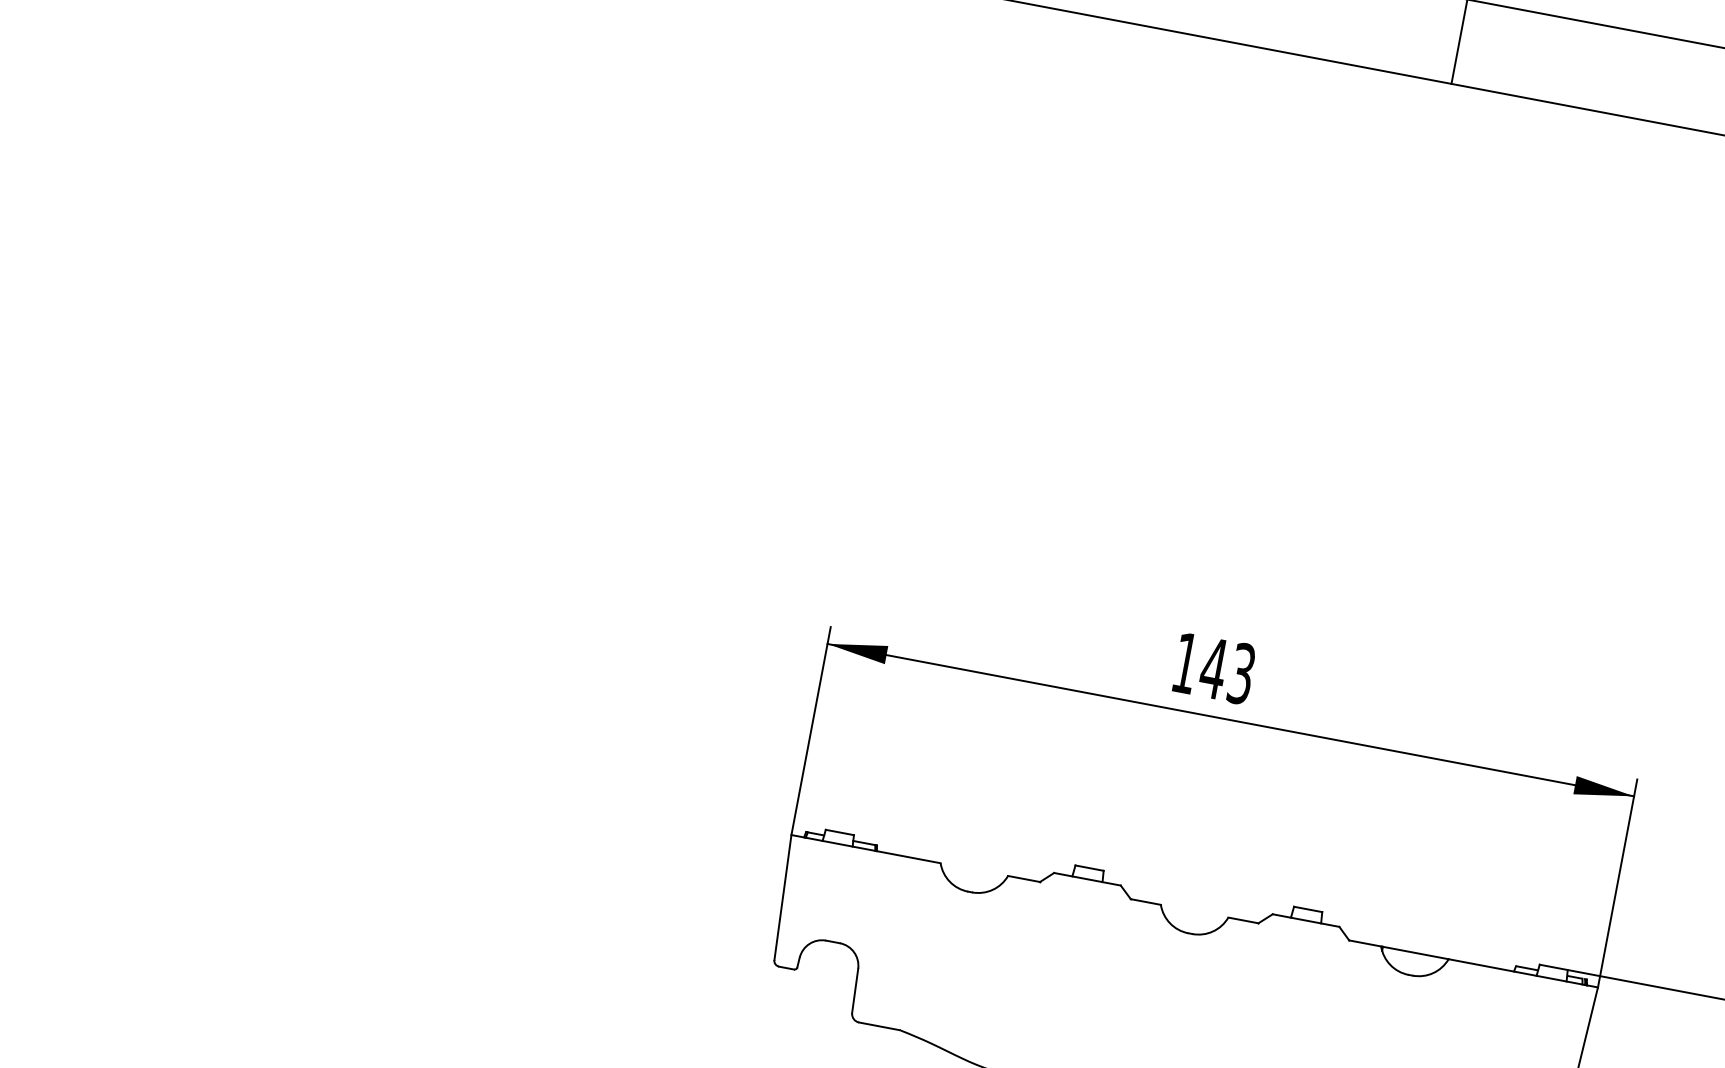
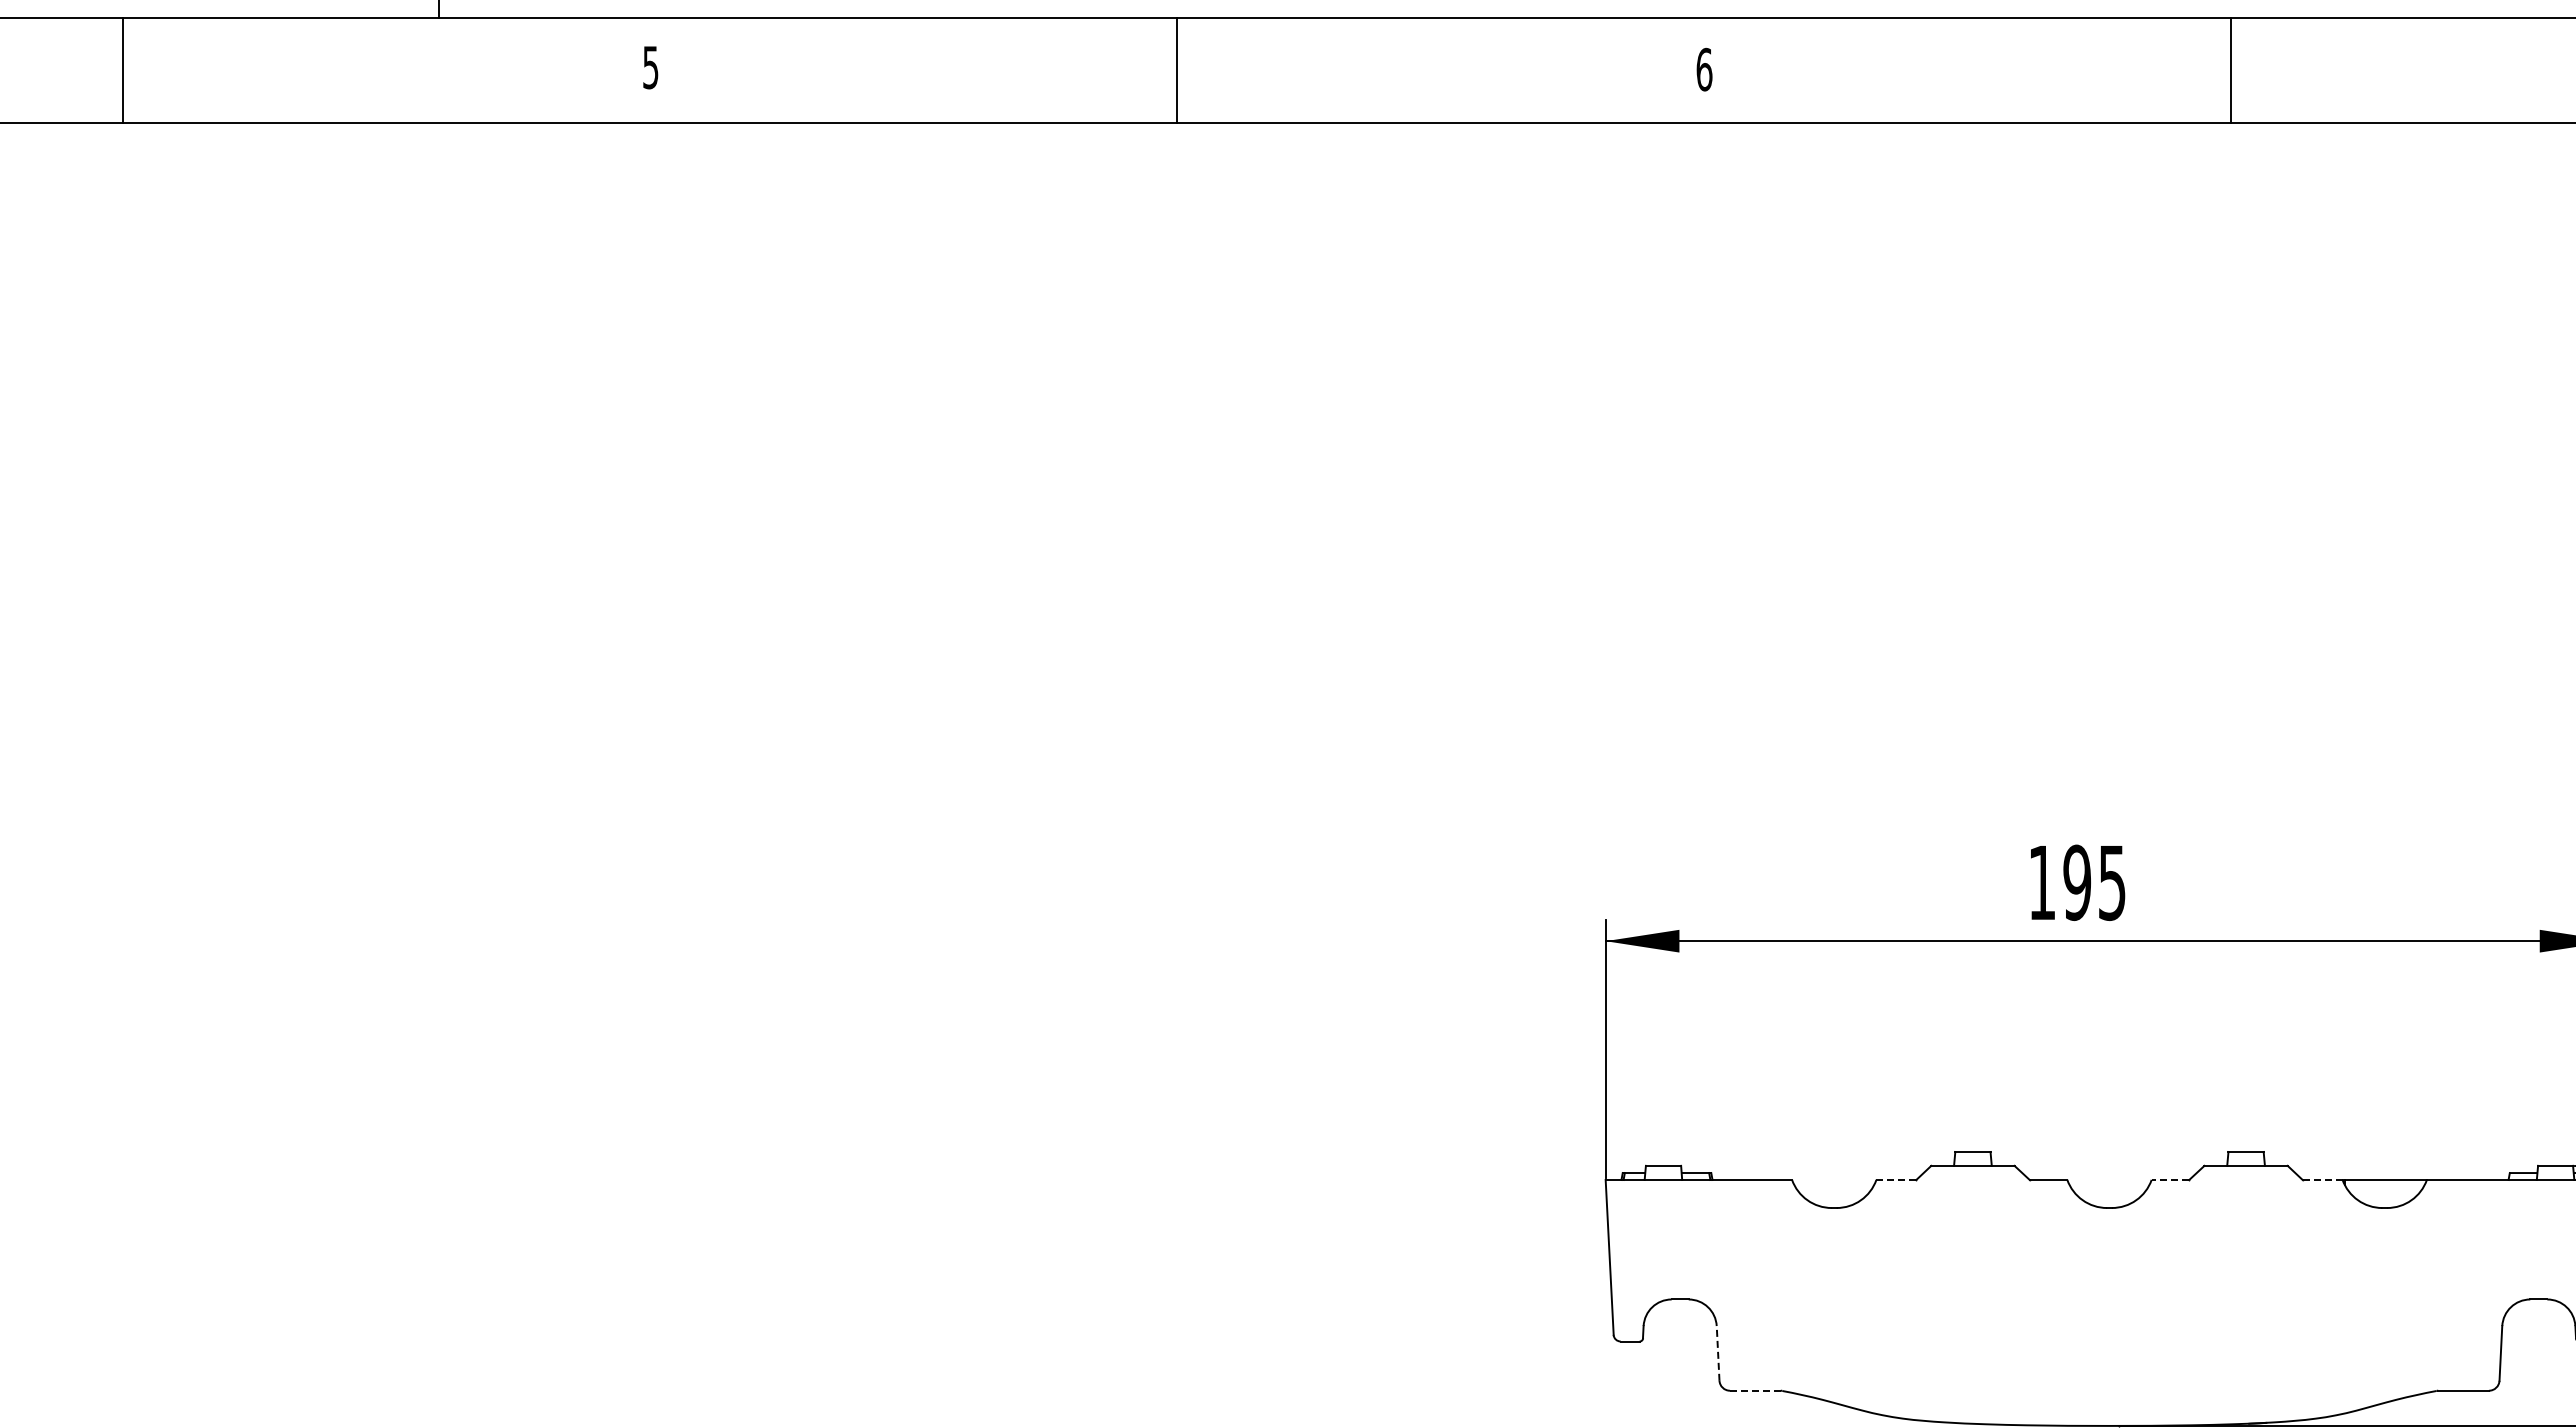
text: (1226, 670) -> (2093, 882), 143 -> 195
line: (1023, 878) -> (1895, 1179), solid -> dashed
line: (1243, 920) -> (2170, 1179), solid -> dashed
line: (1365, 943) -> (2322, 1179), solid -> dashed
line: (855, 990) -> (1718, 1352), solid -> dashed
line: (878, 1026) -> (1754, 1390), solid -> dashed

